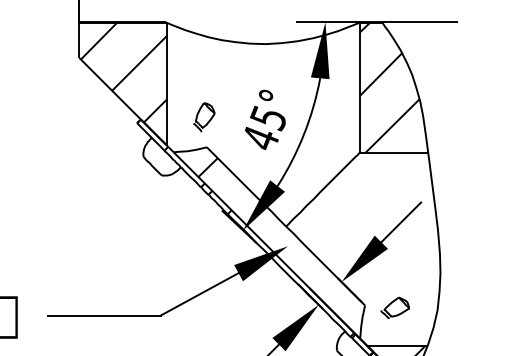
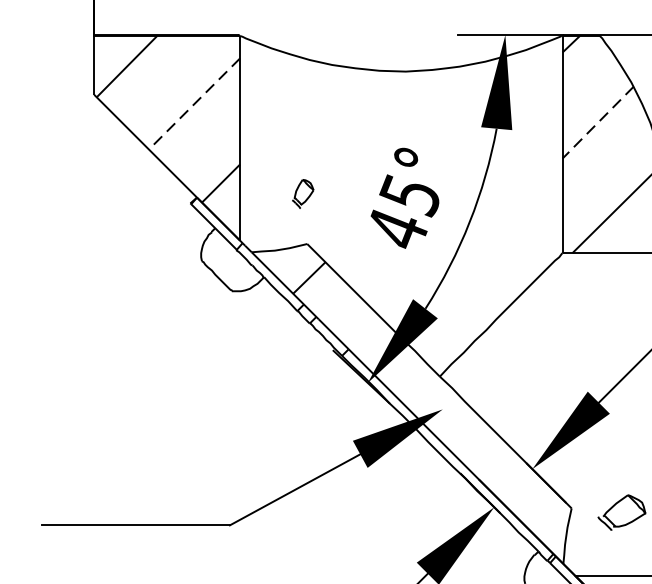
line: (139, 63) -> (194, 103), solid -> dashed
line: (380, 75) -> (597, 124), solid -> dashed
part: (204, 117) -> (303, 194), size x0.6

